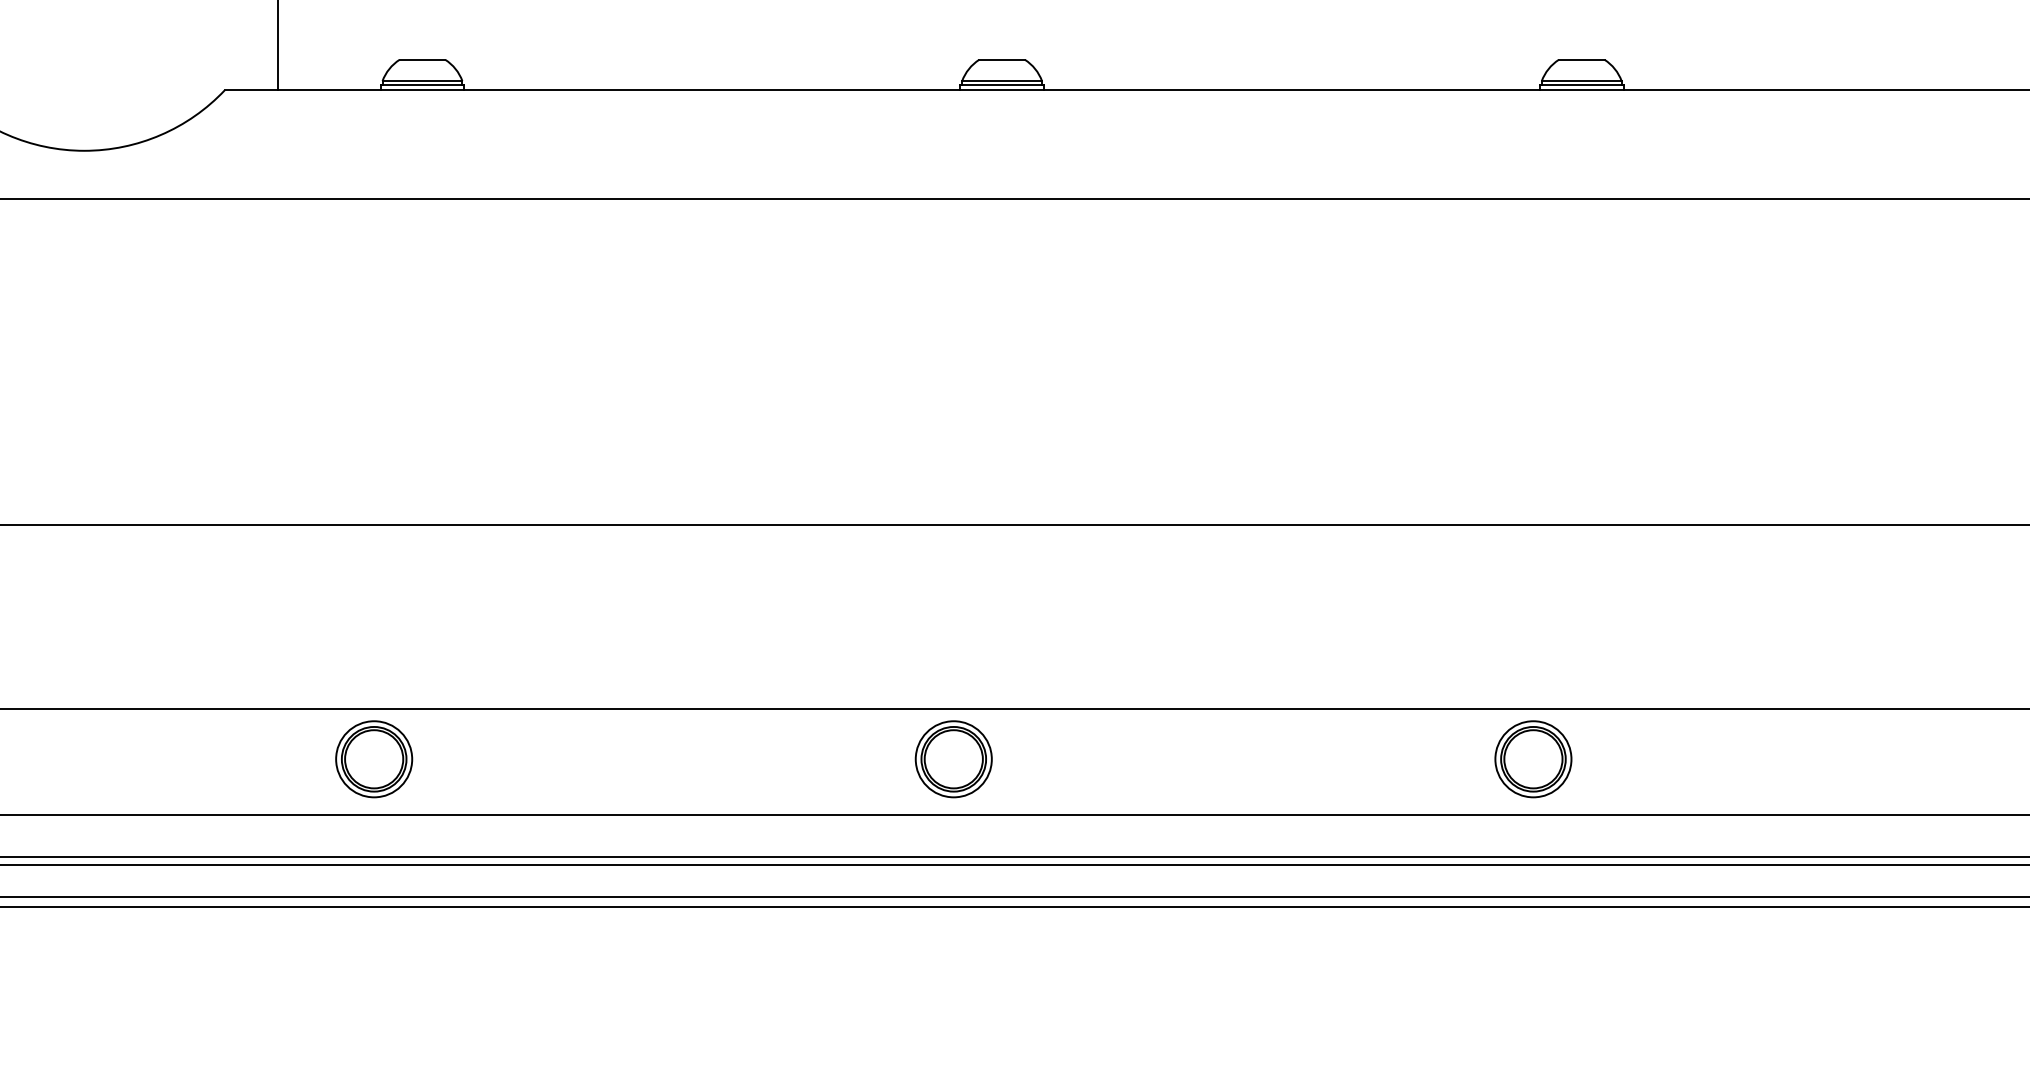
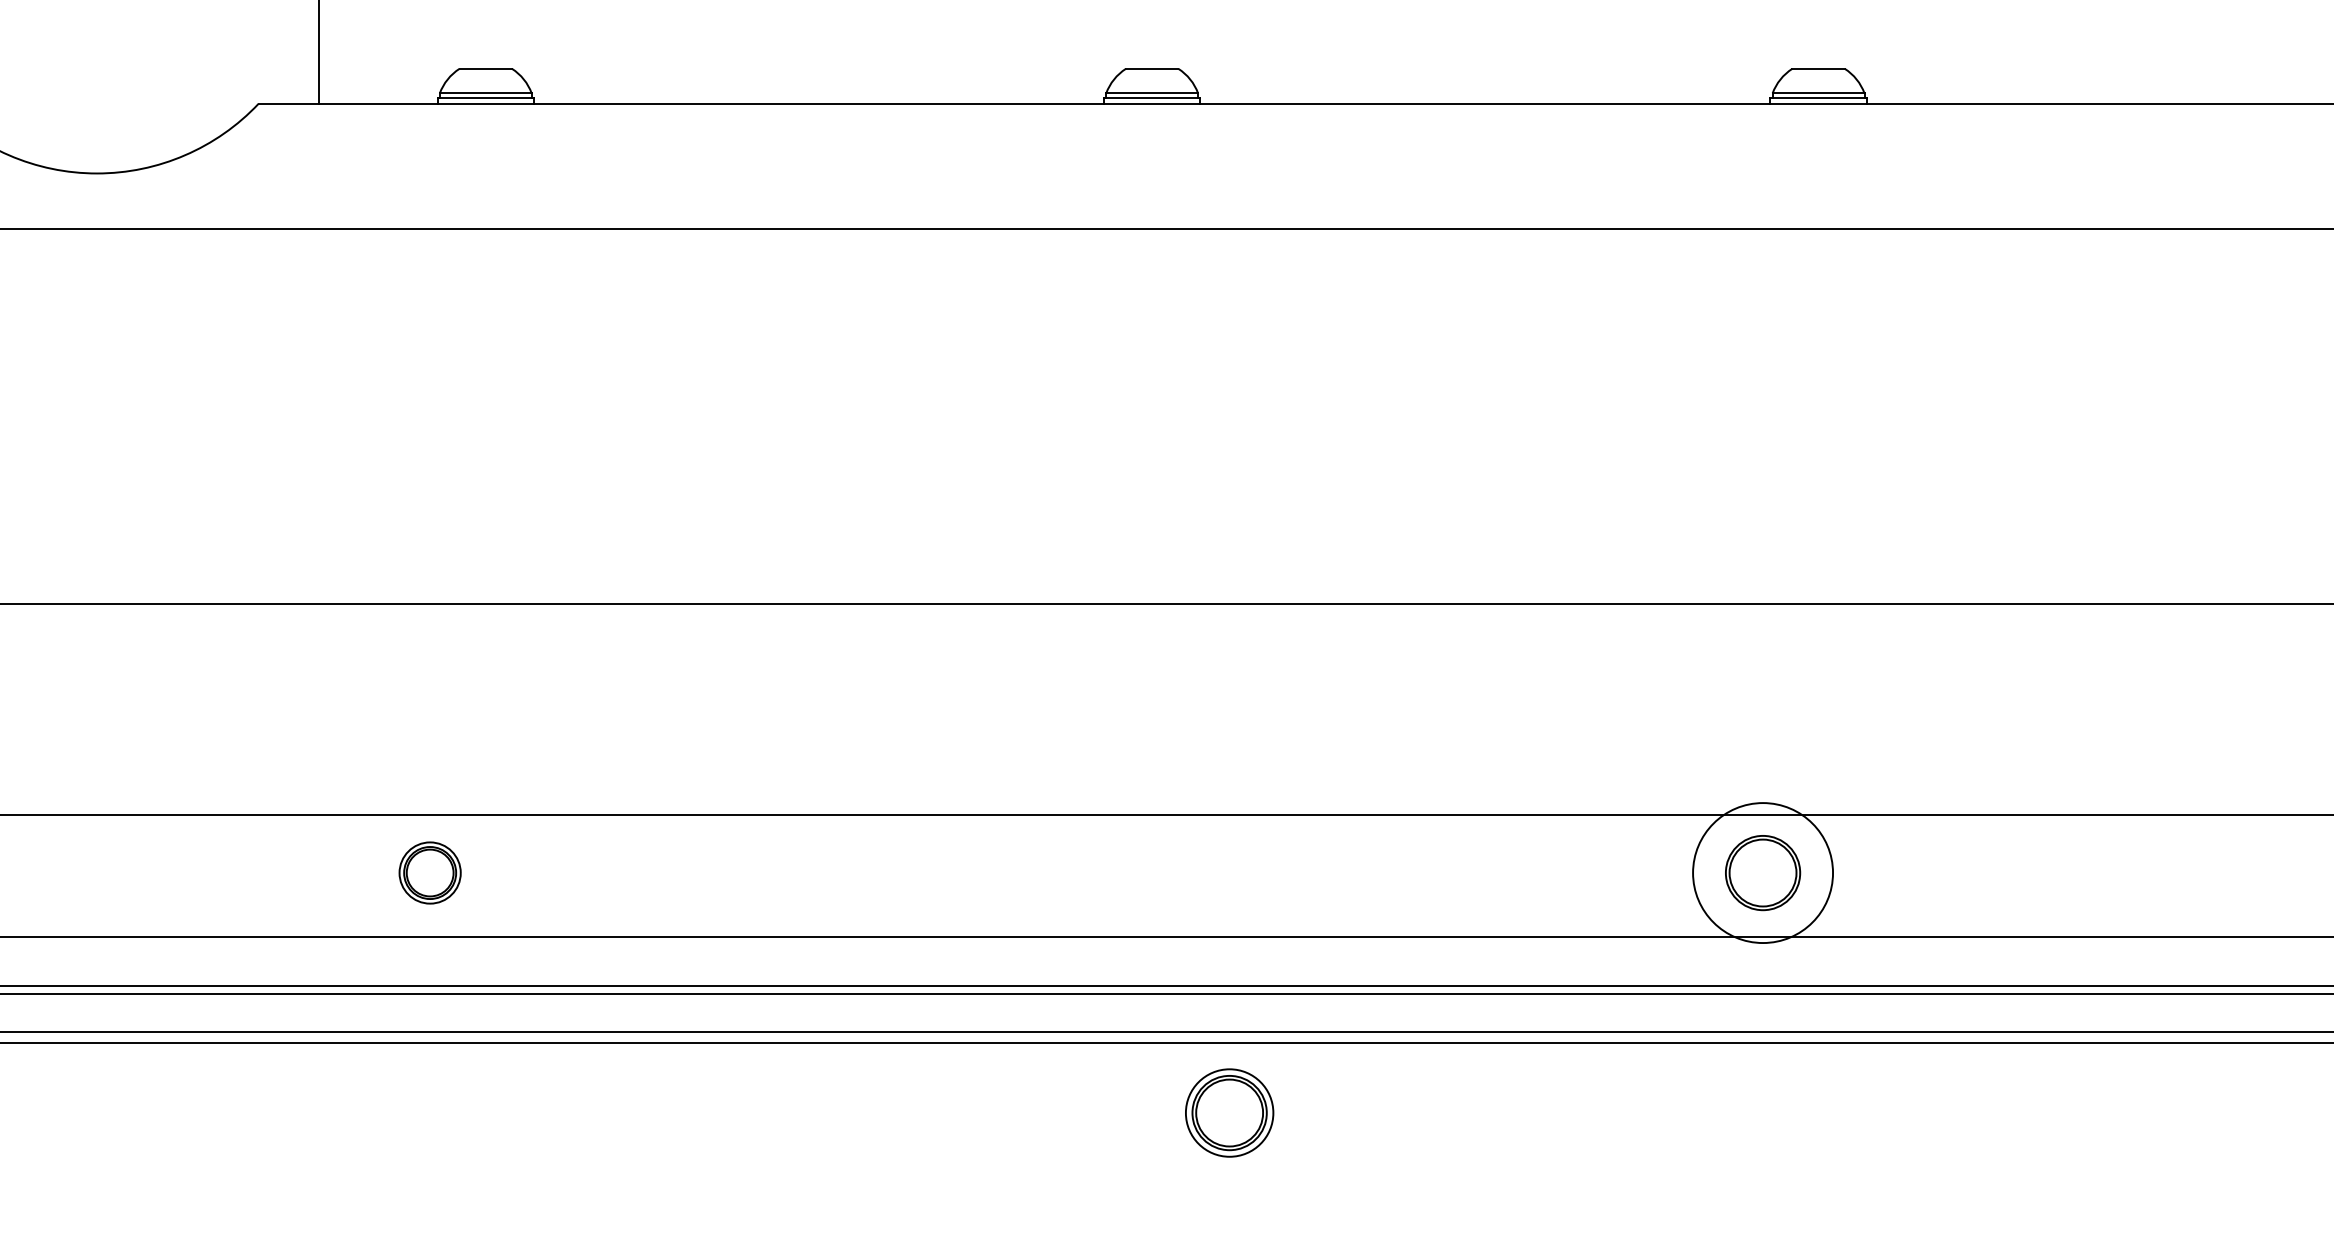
part: (373, 758) -> (429, 872), size x0.7
part: (953, 758) -> (1229, 1112), moved
circle: (1532, 758) -> (1762, 872), size x1.6

